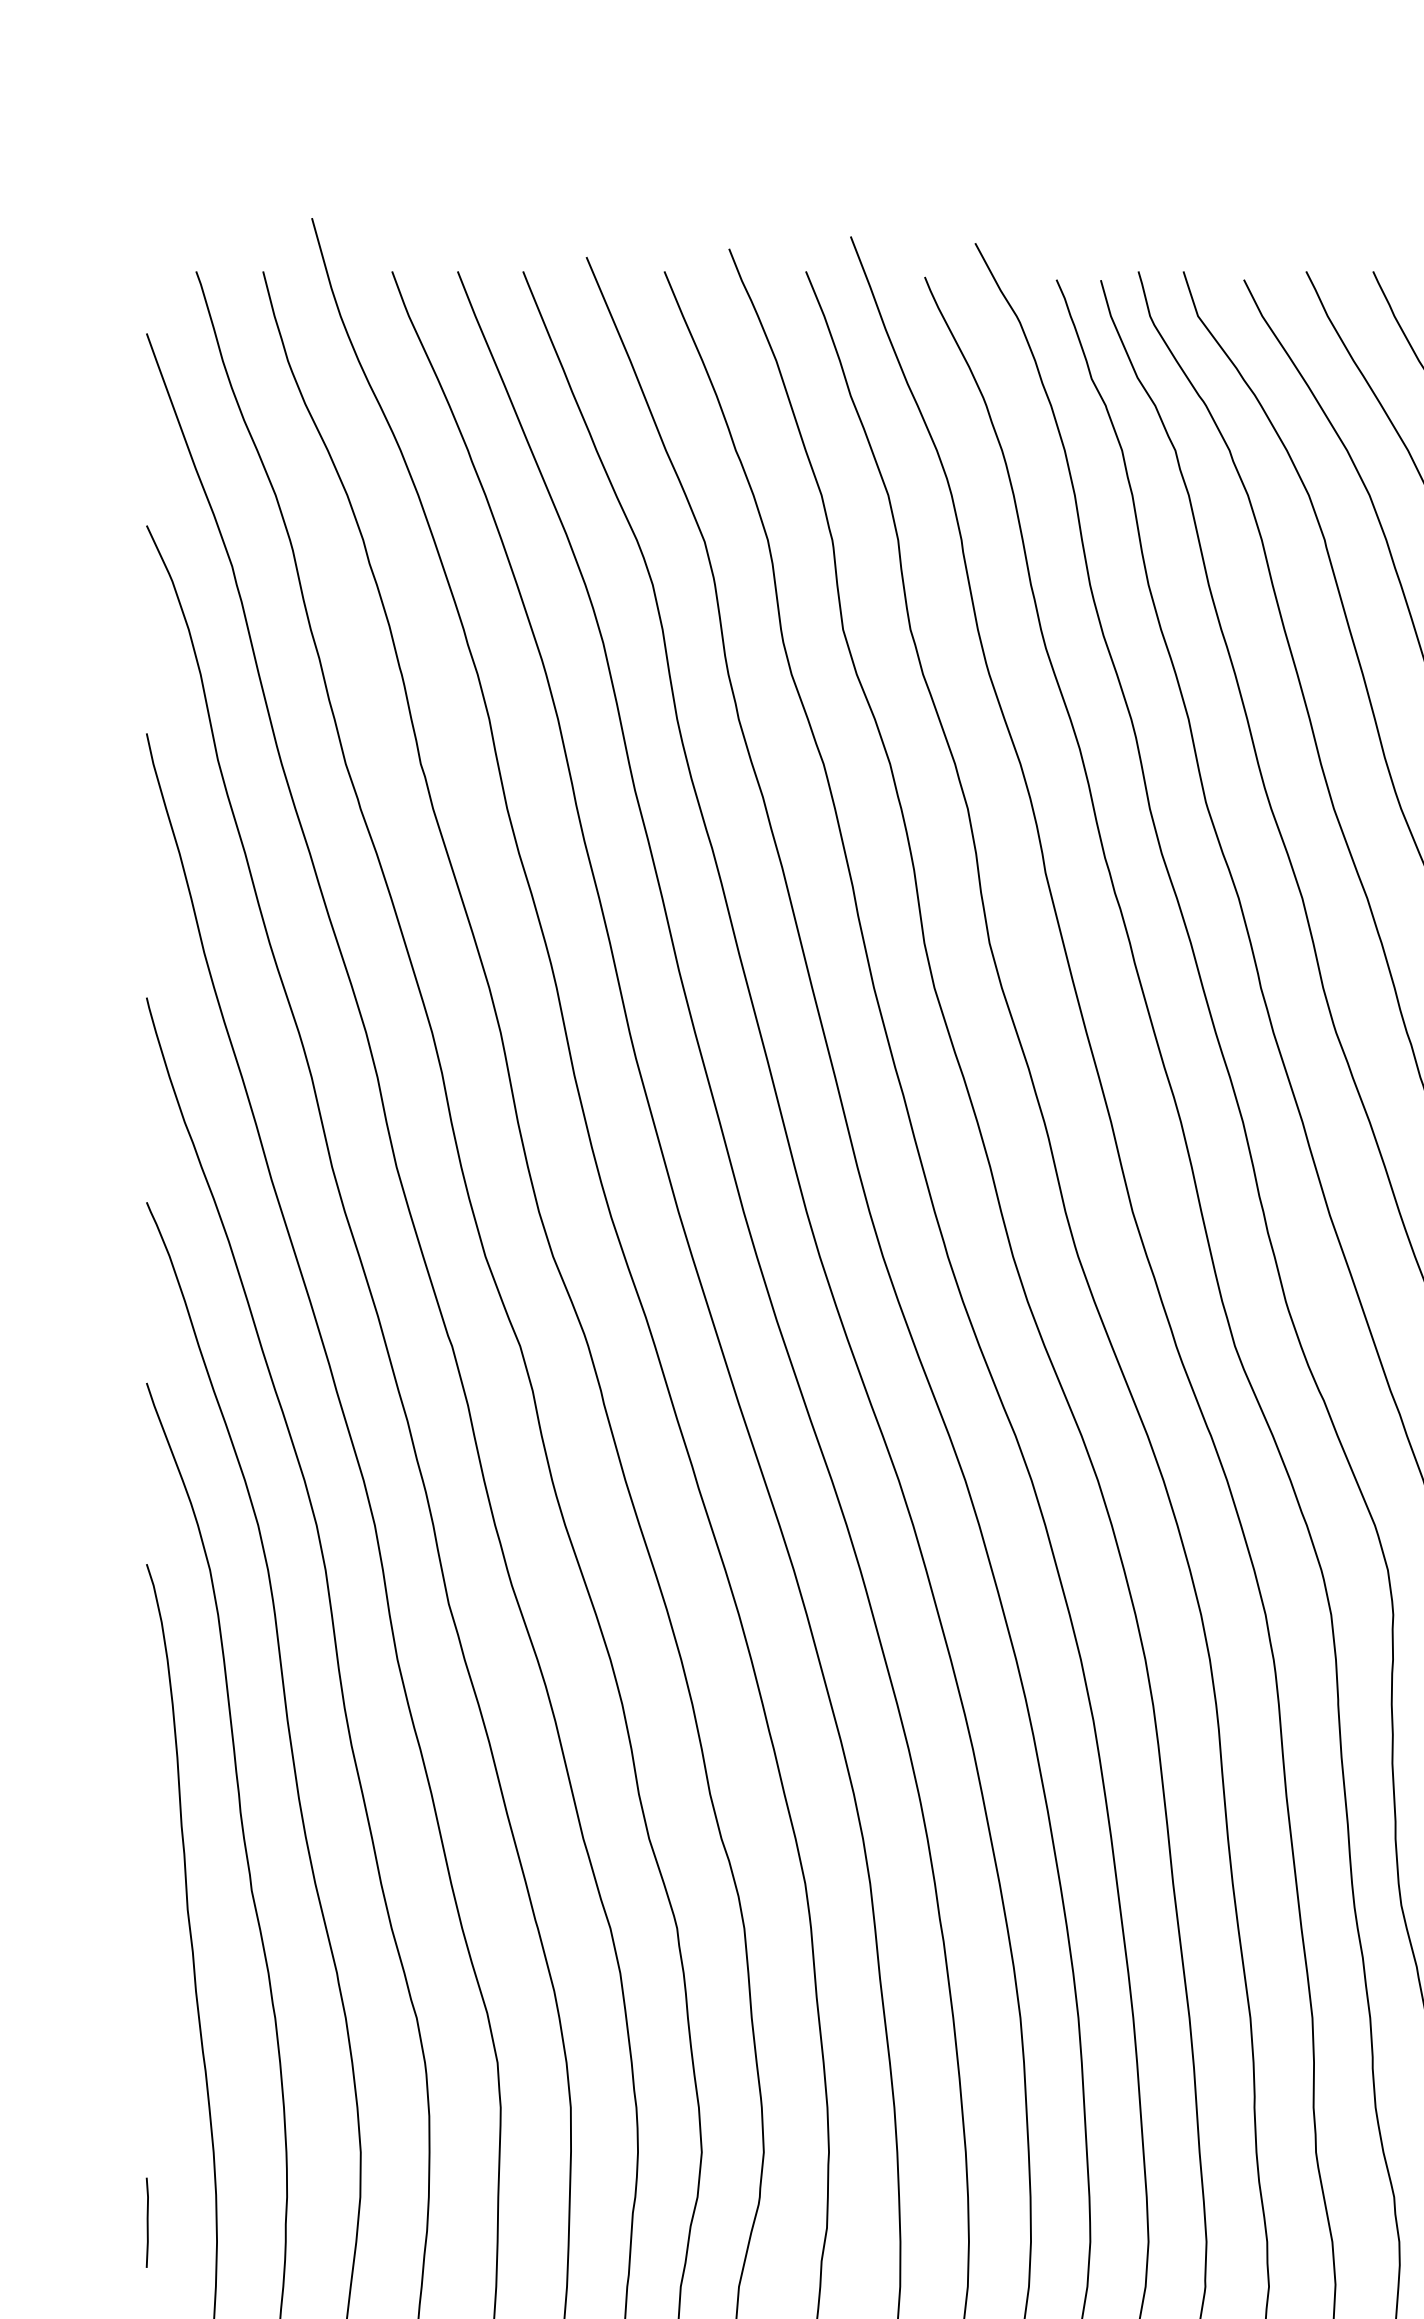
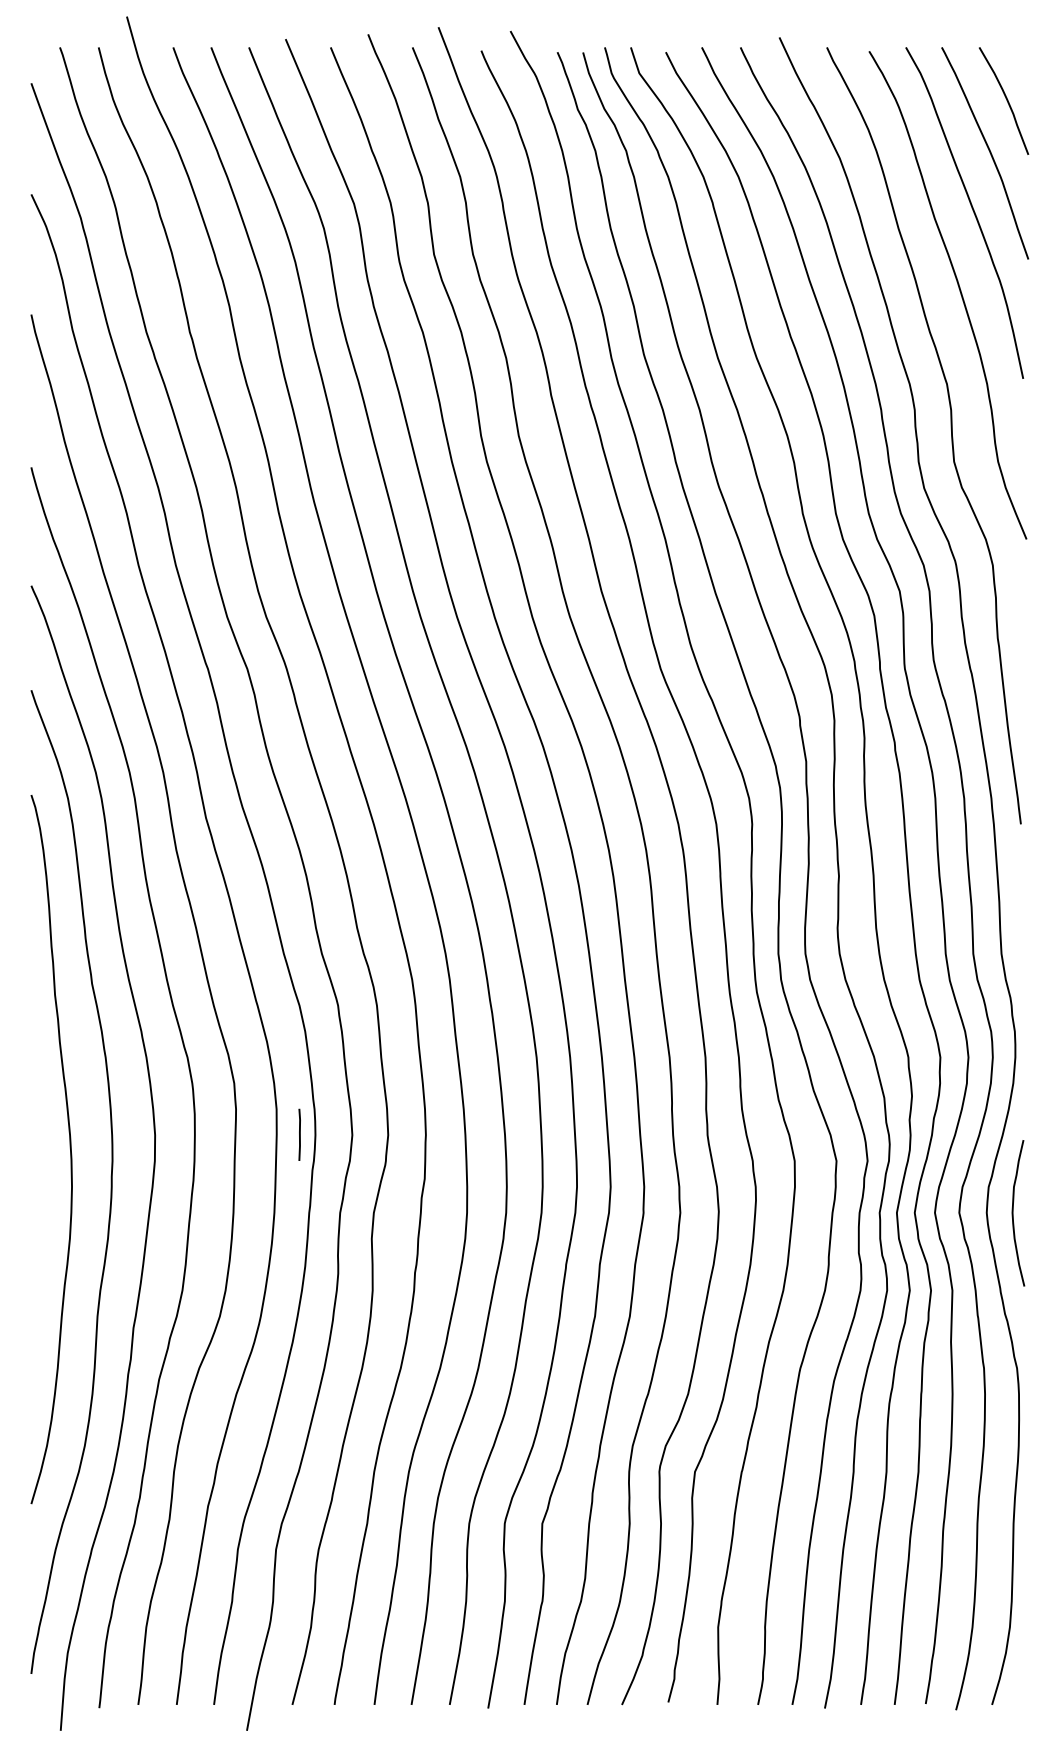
line: (146, 2222) -> (299, 1134), moved

